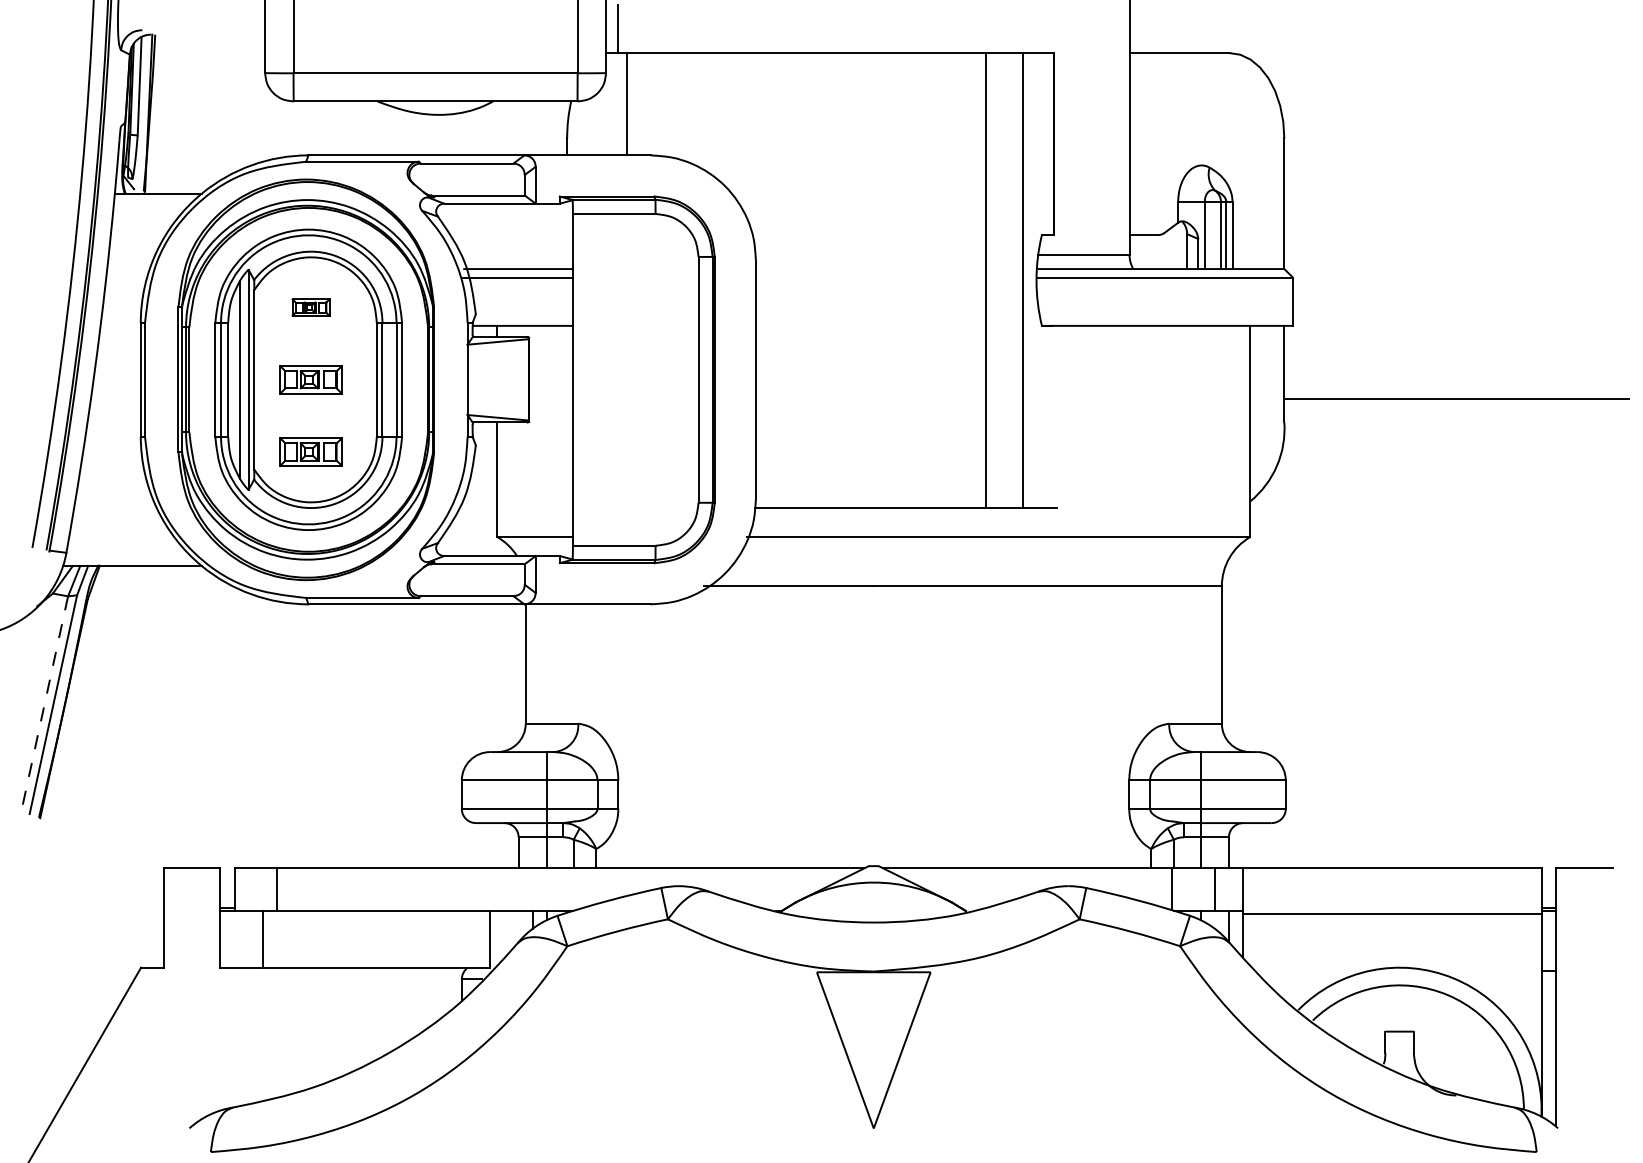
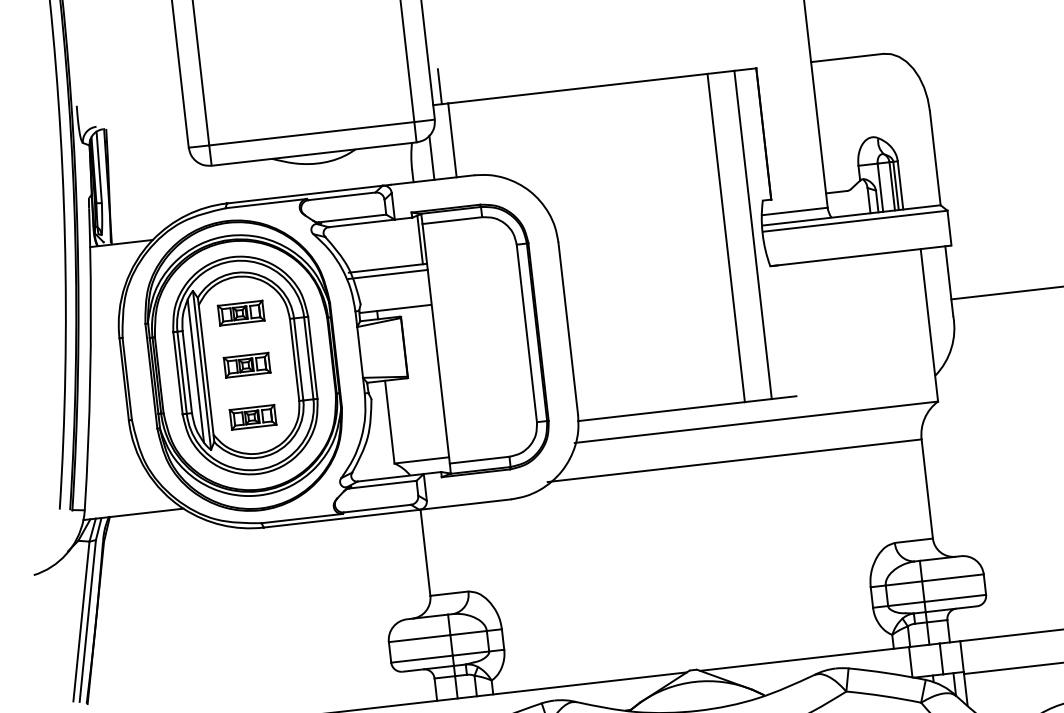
line: (596, 124) -> (432, 157), added
line: (567, 235) -> (420, 240), added
part: (310, 307) -> (240, 313), size x1.67
line: (44, 704) -> (81, 621), dashed -> solid

